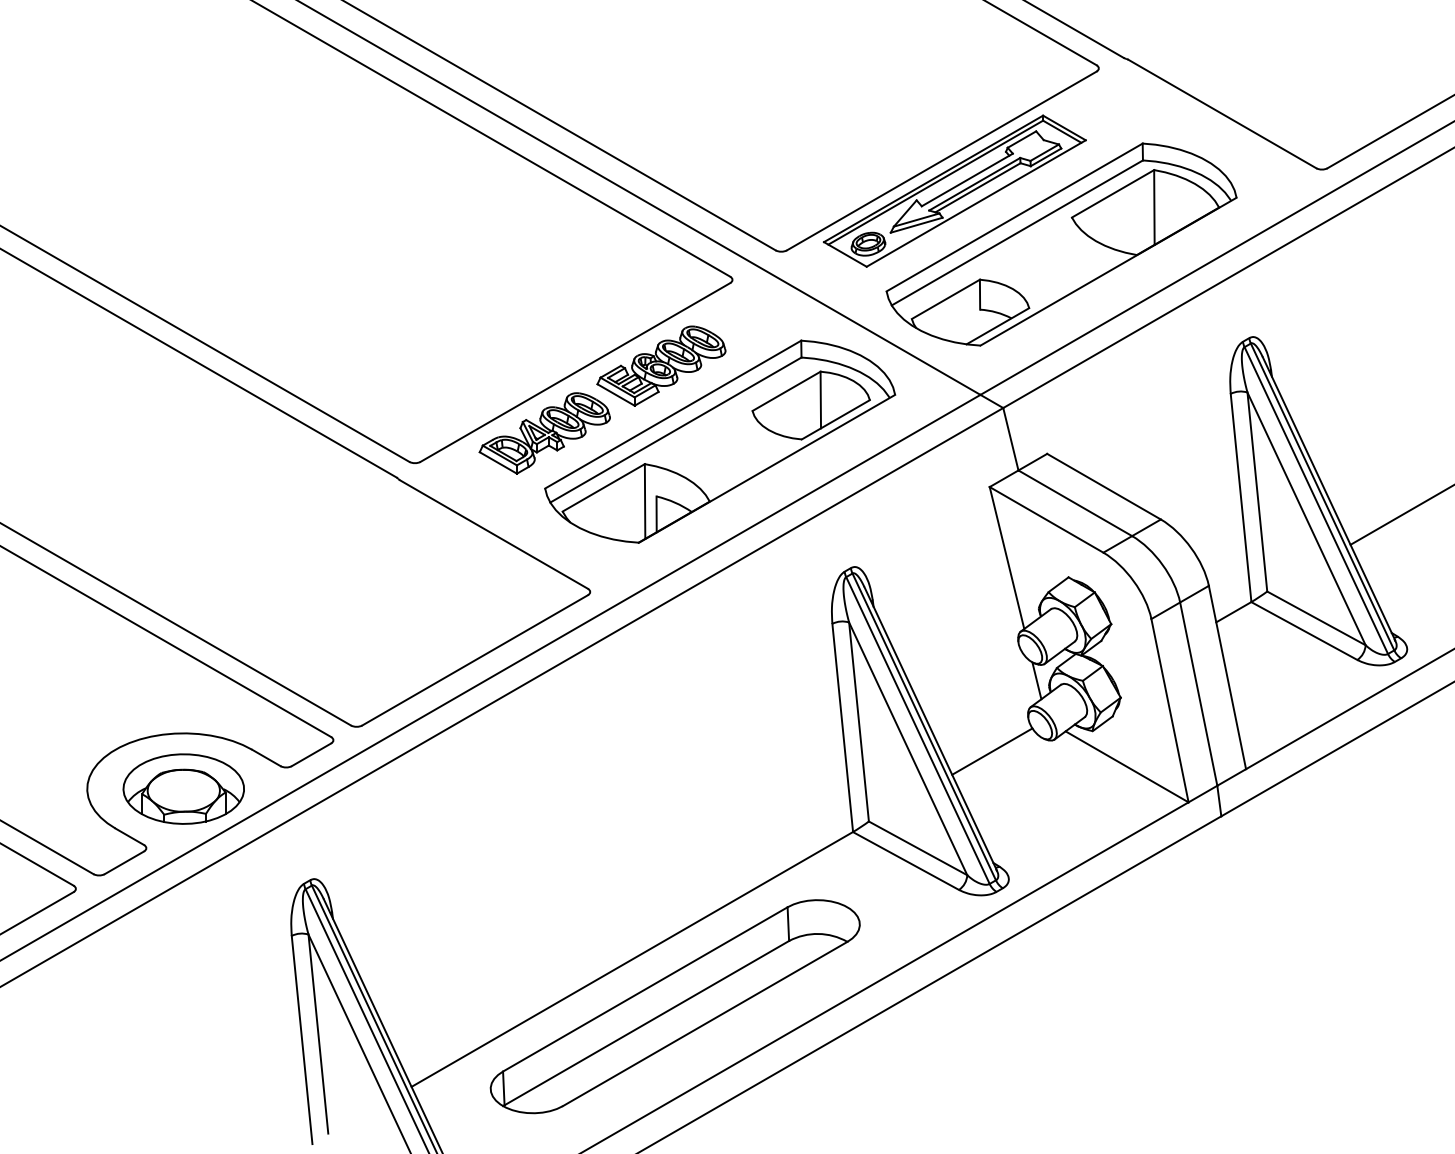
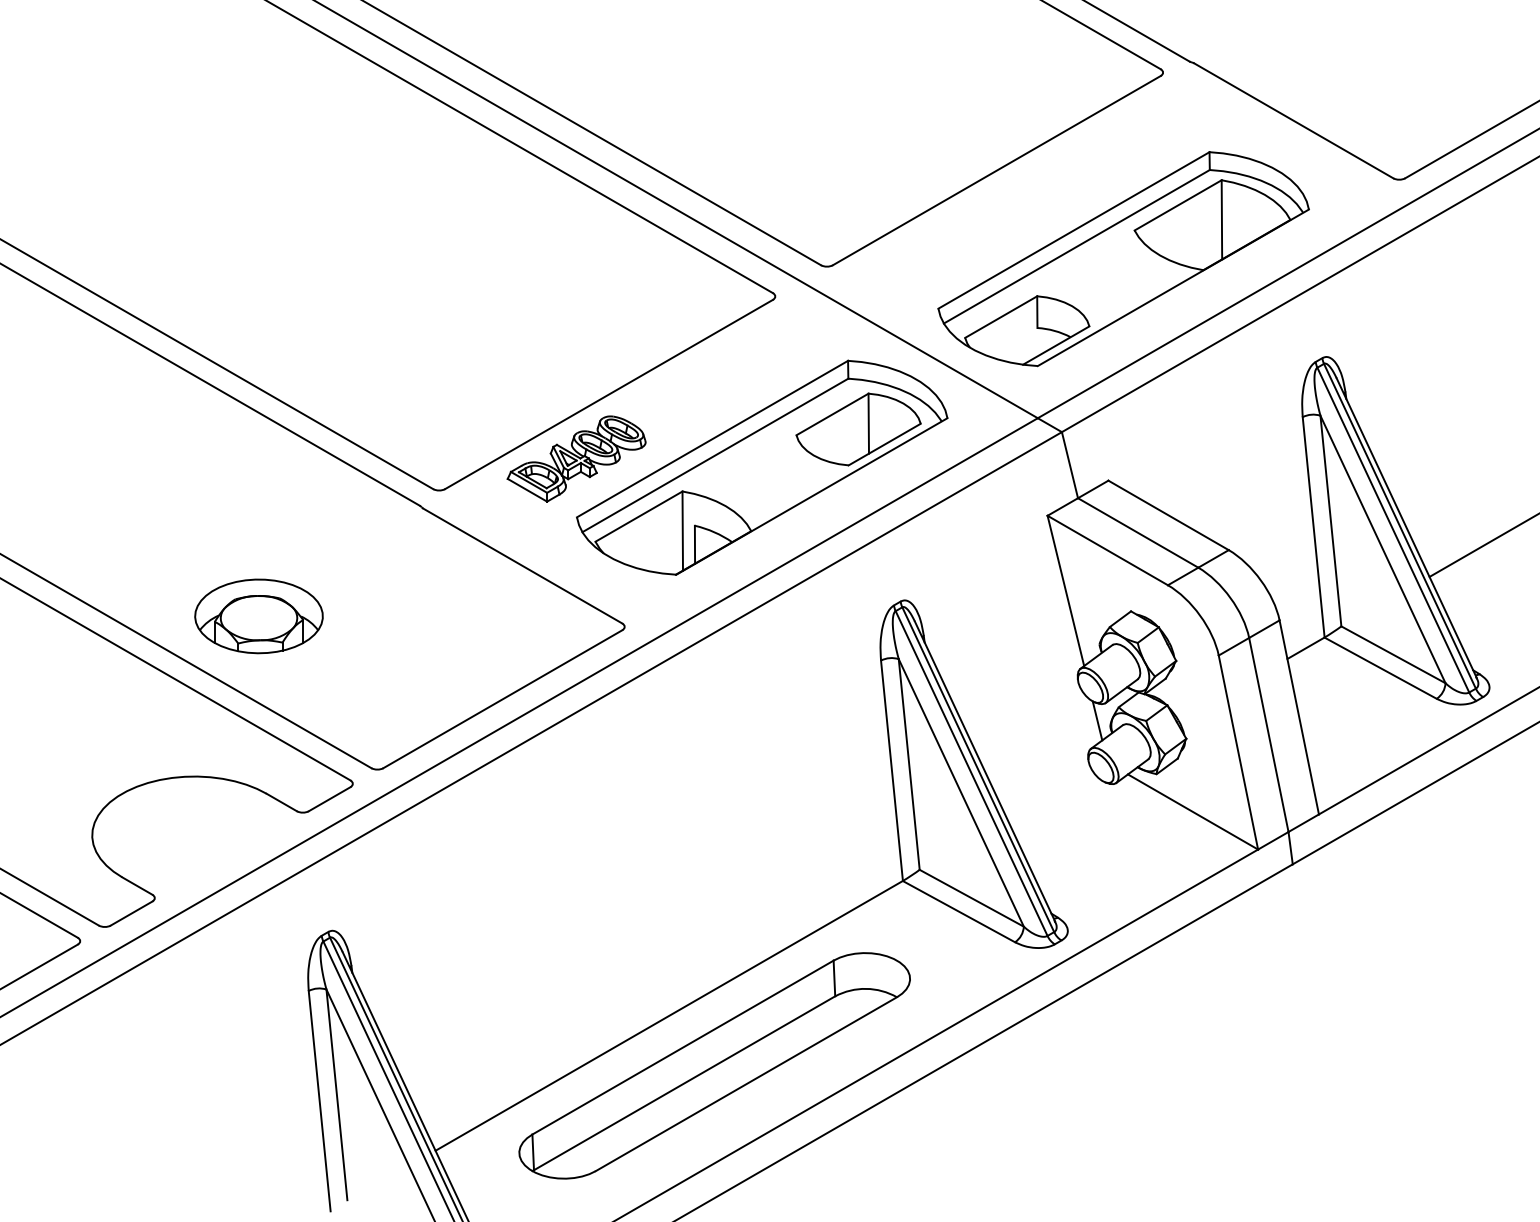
part: (954, 190) -> (1010, 201), removed
part: (661, 365) -> (700, 387), removed
line: (992, 751) -> (1050, 795), removed
part: (183, 788) -> (258, 615), moved

